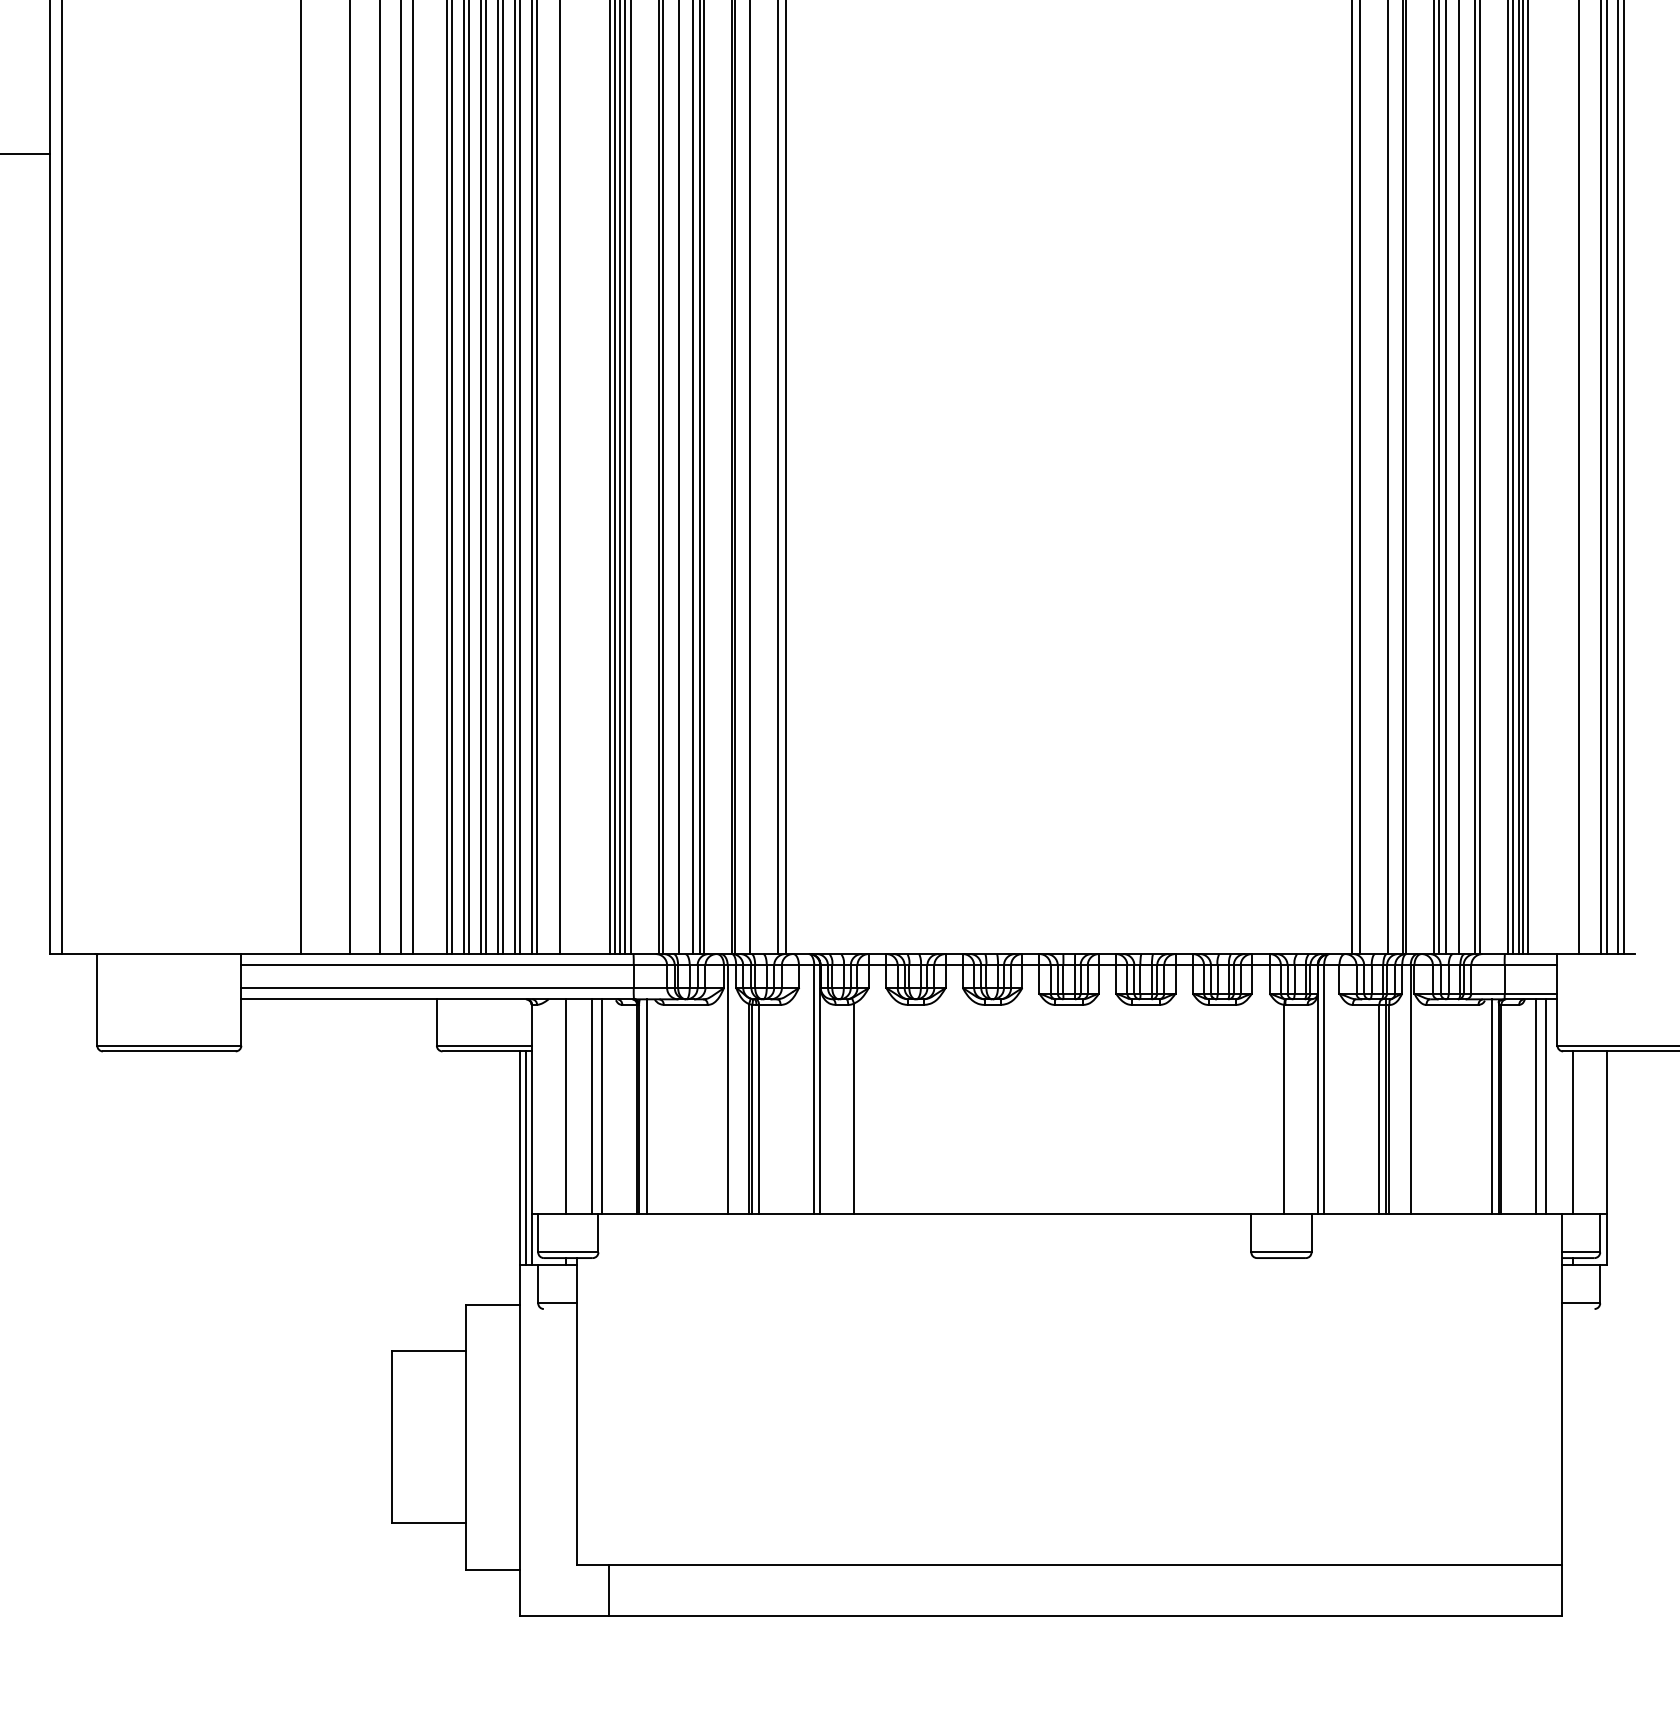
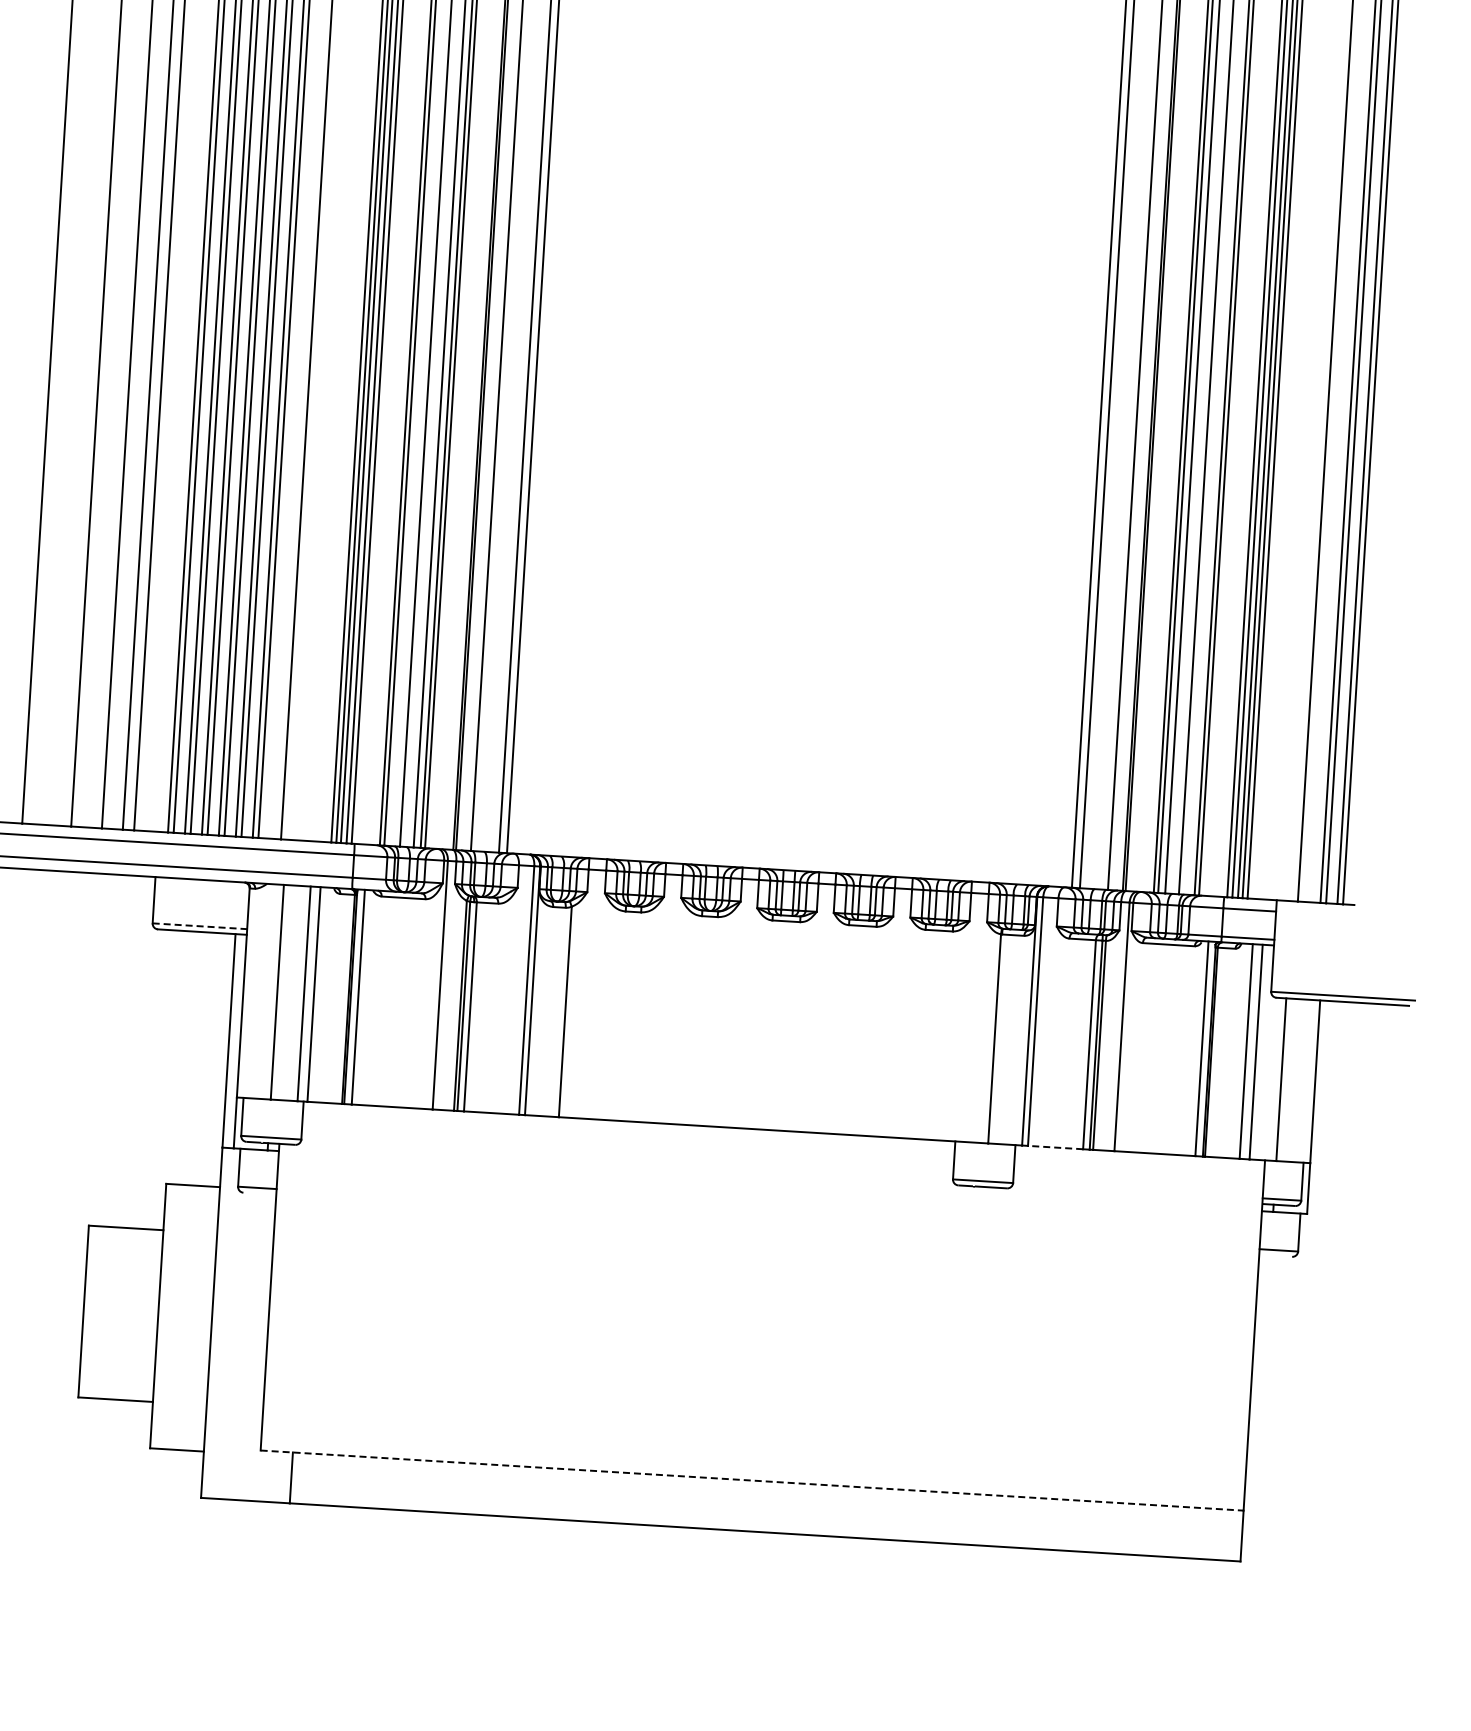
line: (484, 1045) -> (200, 926), solid -> dashed
line: (525, 1158) -> (234, 1041), removed
line: (1351, 1214) -> (1055, 1147), solid -> dashed
line: (1069, 1565) -> (752, 1480), solid -> dashed

